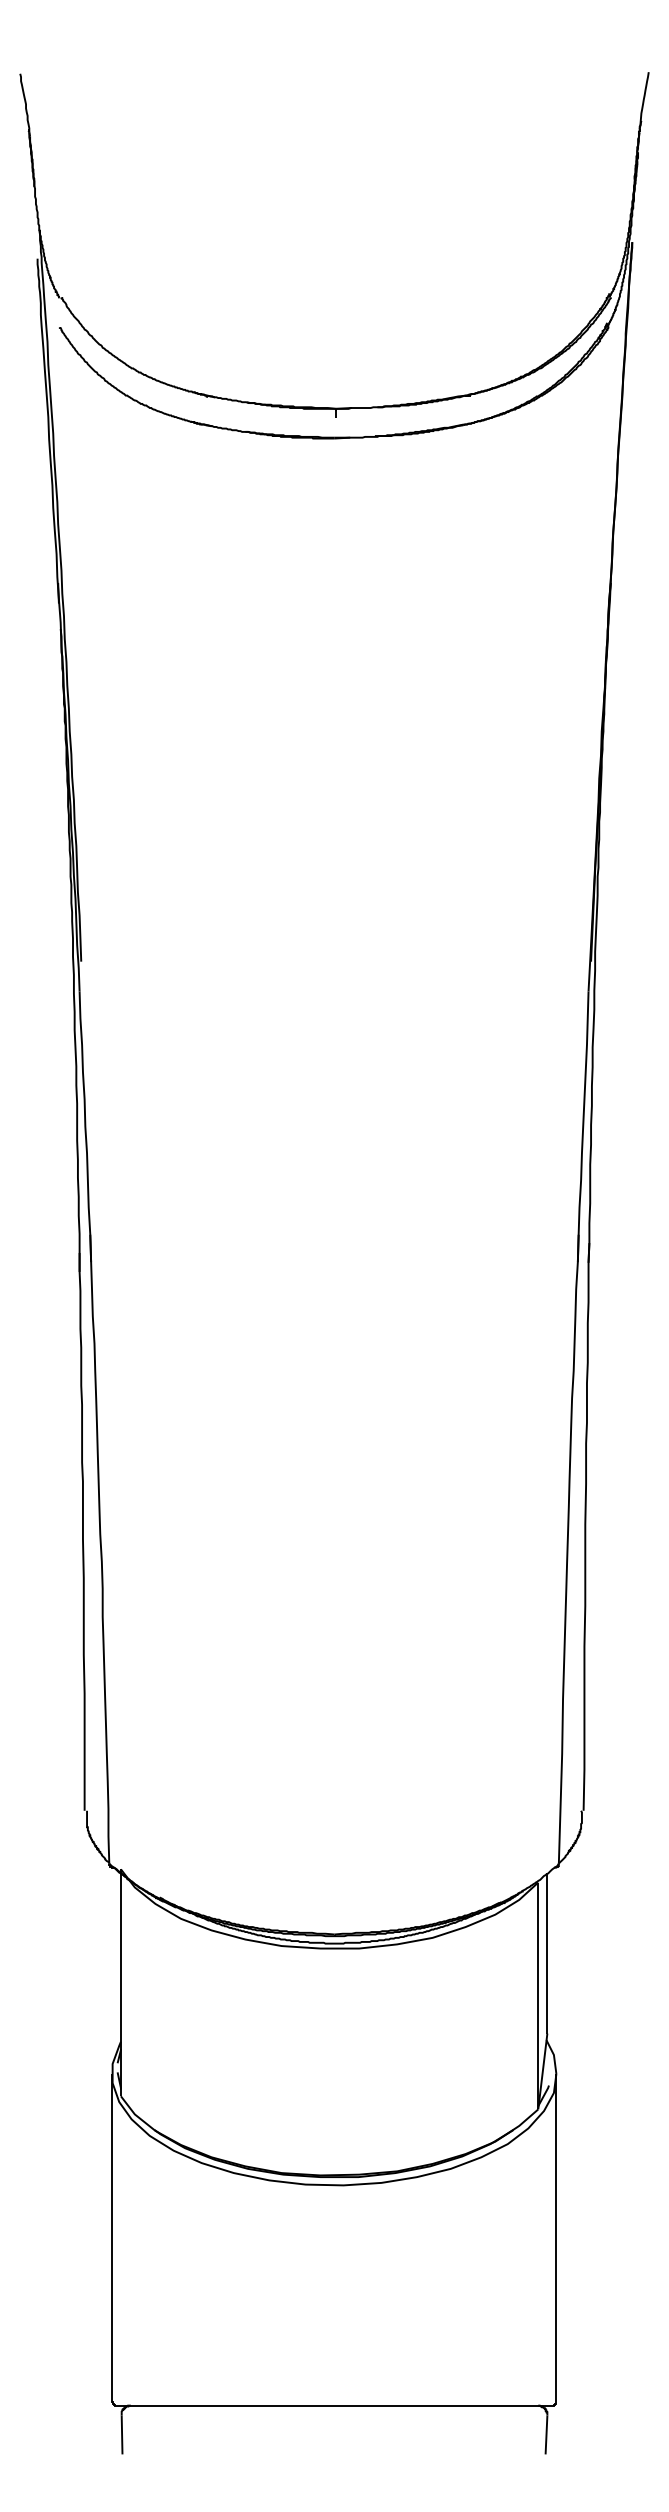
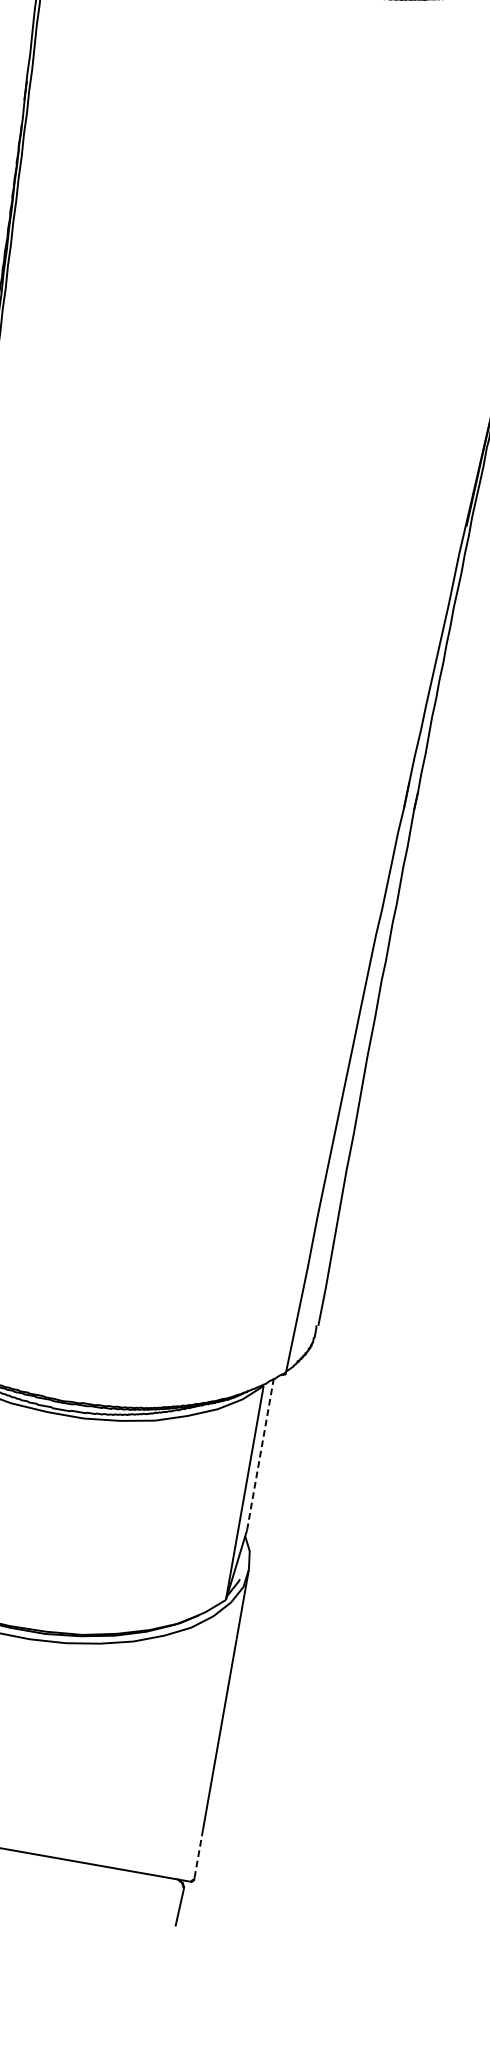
line: (547, 1953) -> (260, 1454), solid -> dashed
line: (556, 2375) -> (198, 1853), solid -> dashed

